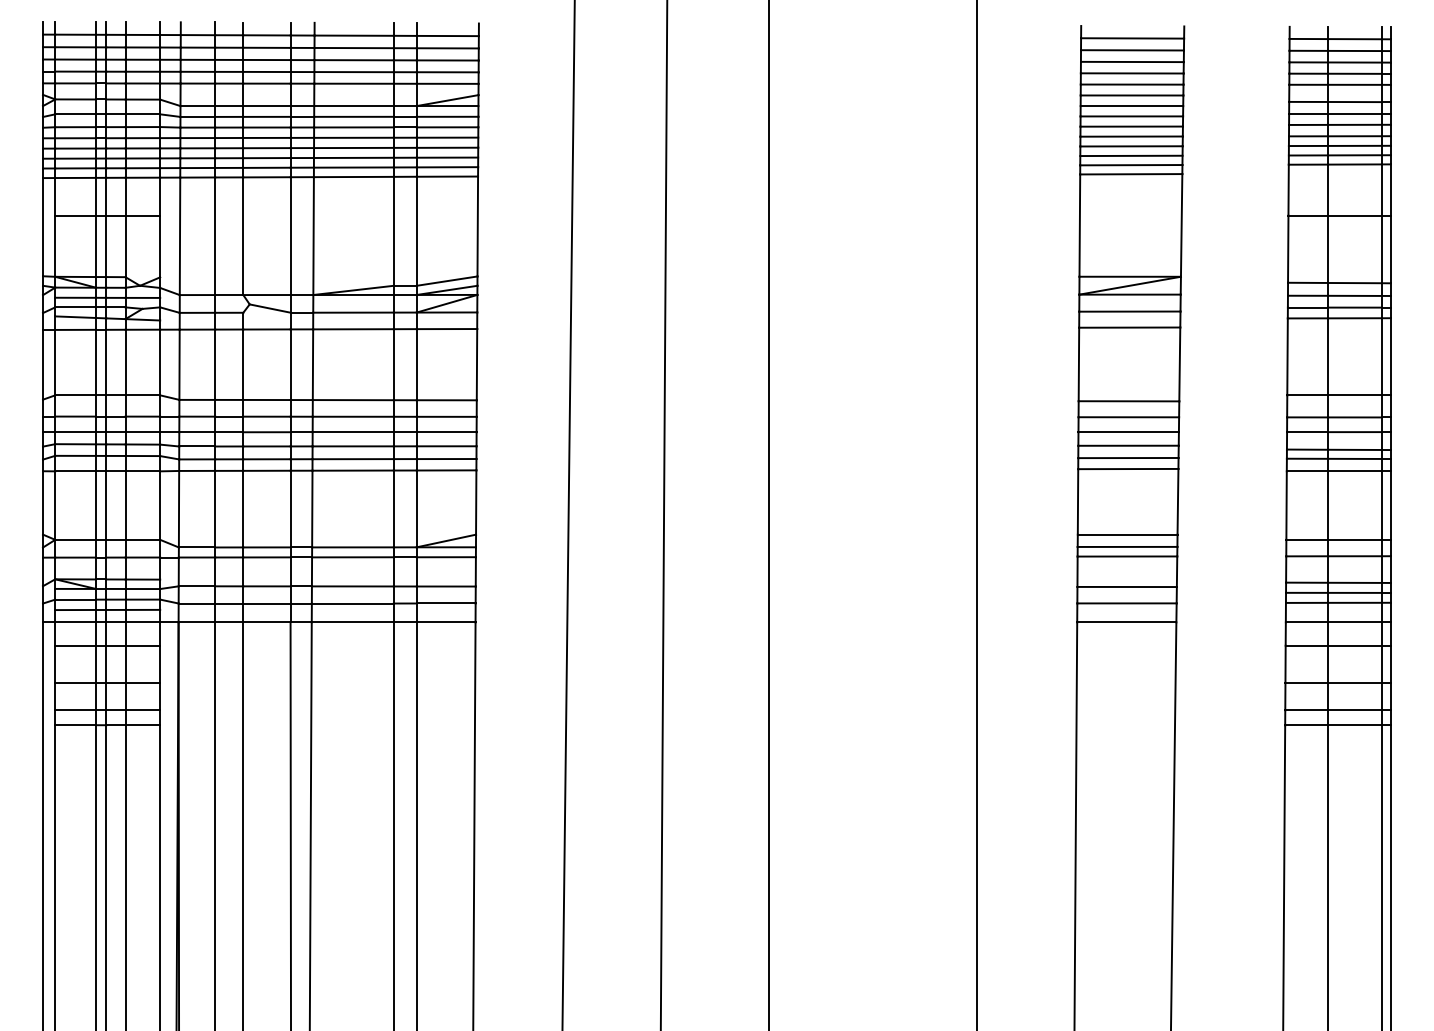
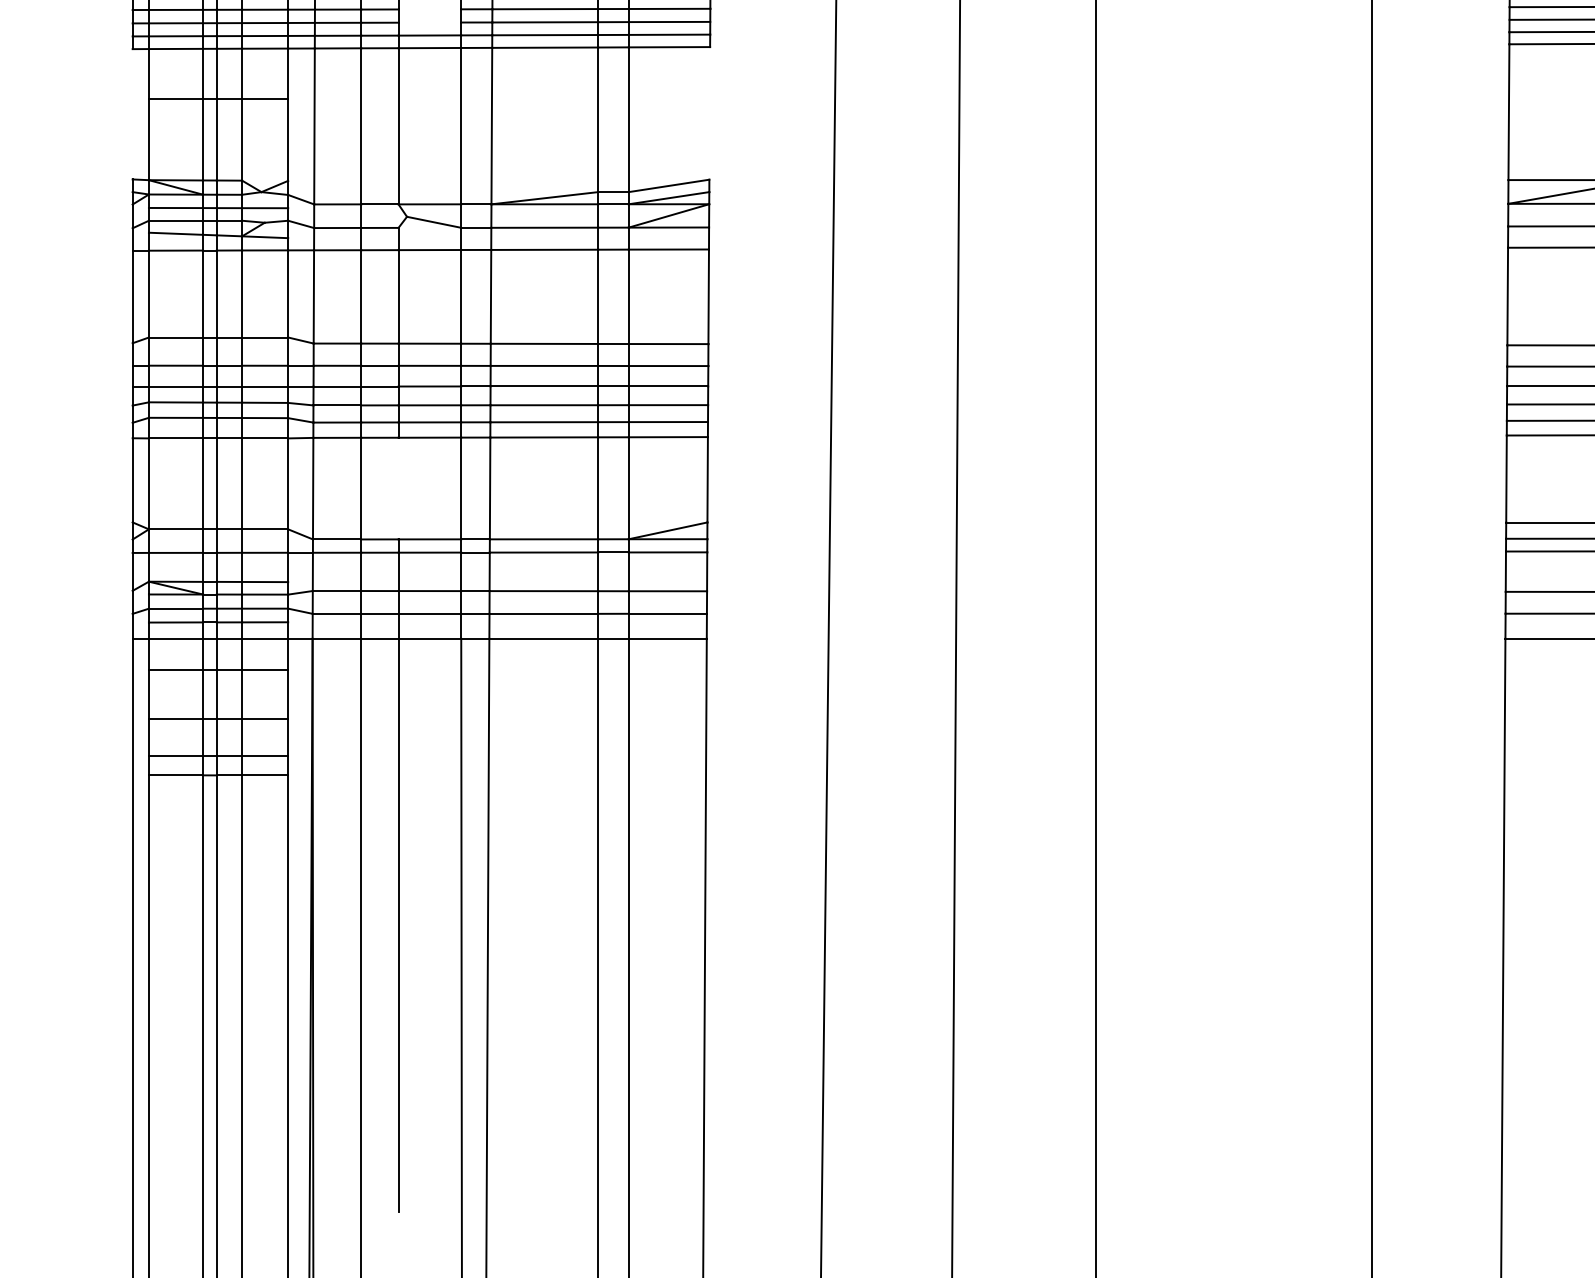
line: (266, 148) -> (429, 9), removed
line: (266, 158) -> (429, 23), removed
line: (477, 226) -> (709, 113), removed
line: (43, 227) -> (133, 114), removed
line: (243, 508) -> (398, 487), removed

